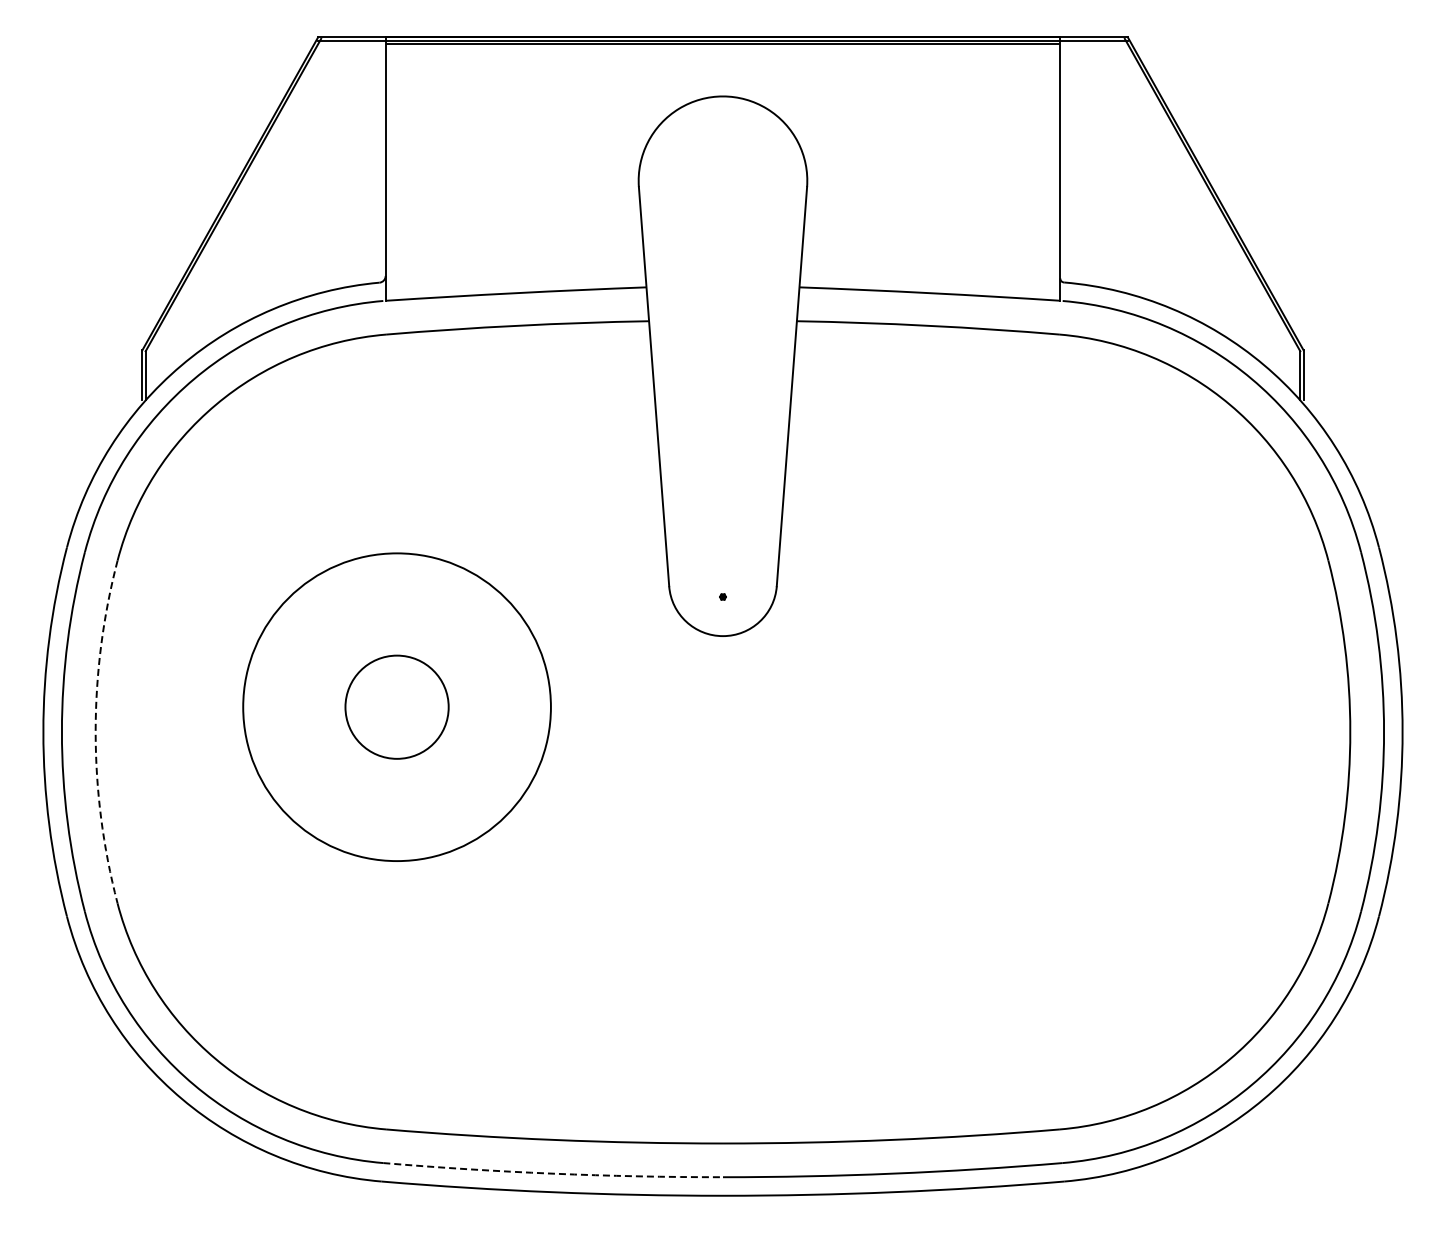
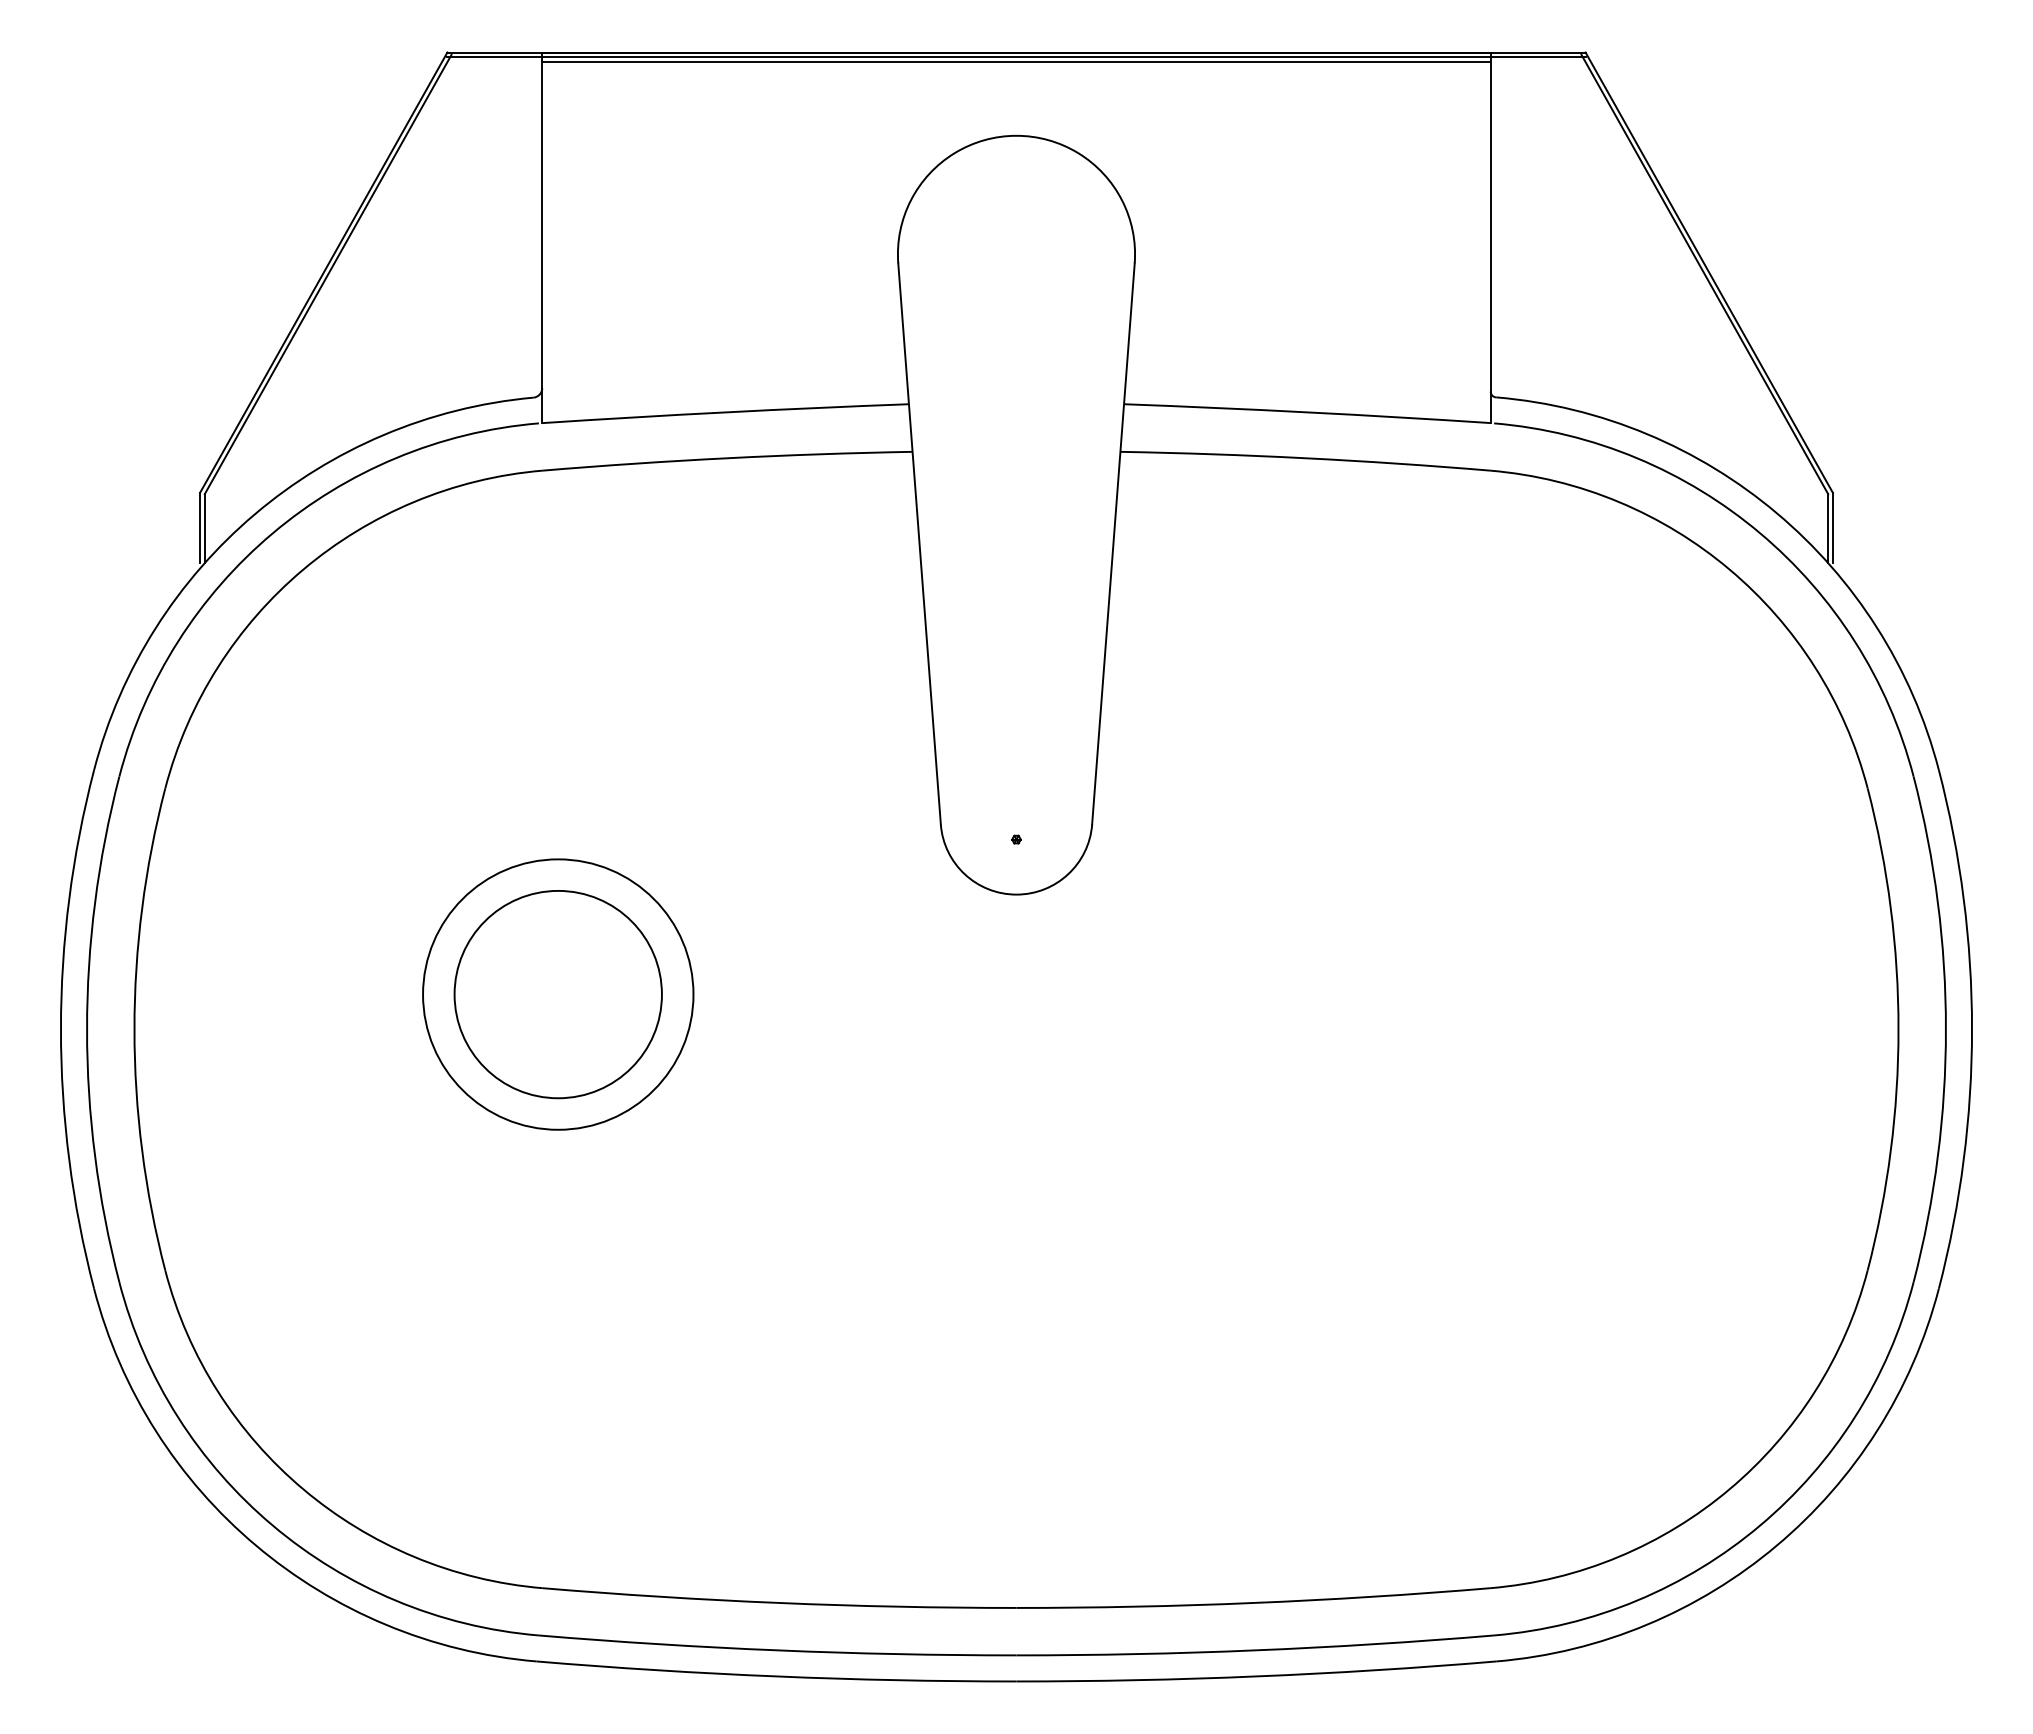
circle: (396, 706) -> (557, 993), size x1.43
circle: (396, 707) -> (557, 994), size x0.62
arc: (95, 732) -> (134, 1030), dashed -> solid
arc: (553, 1173) -> (778, 1650), dashed -> solid

